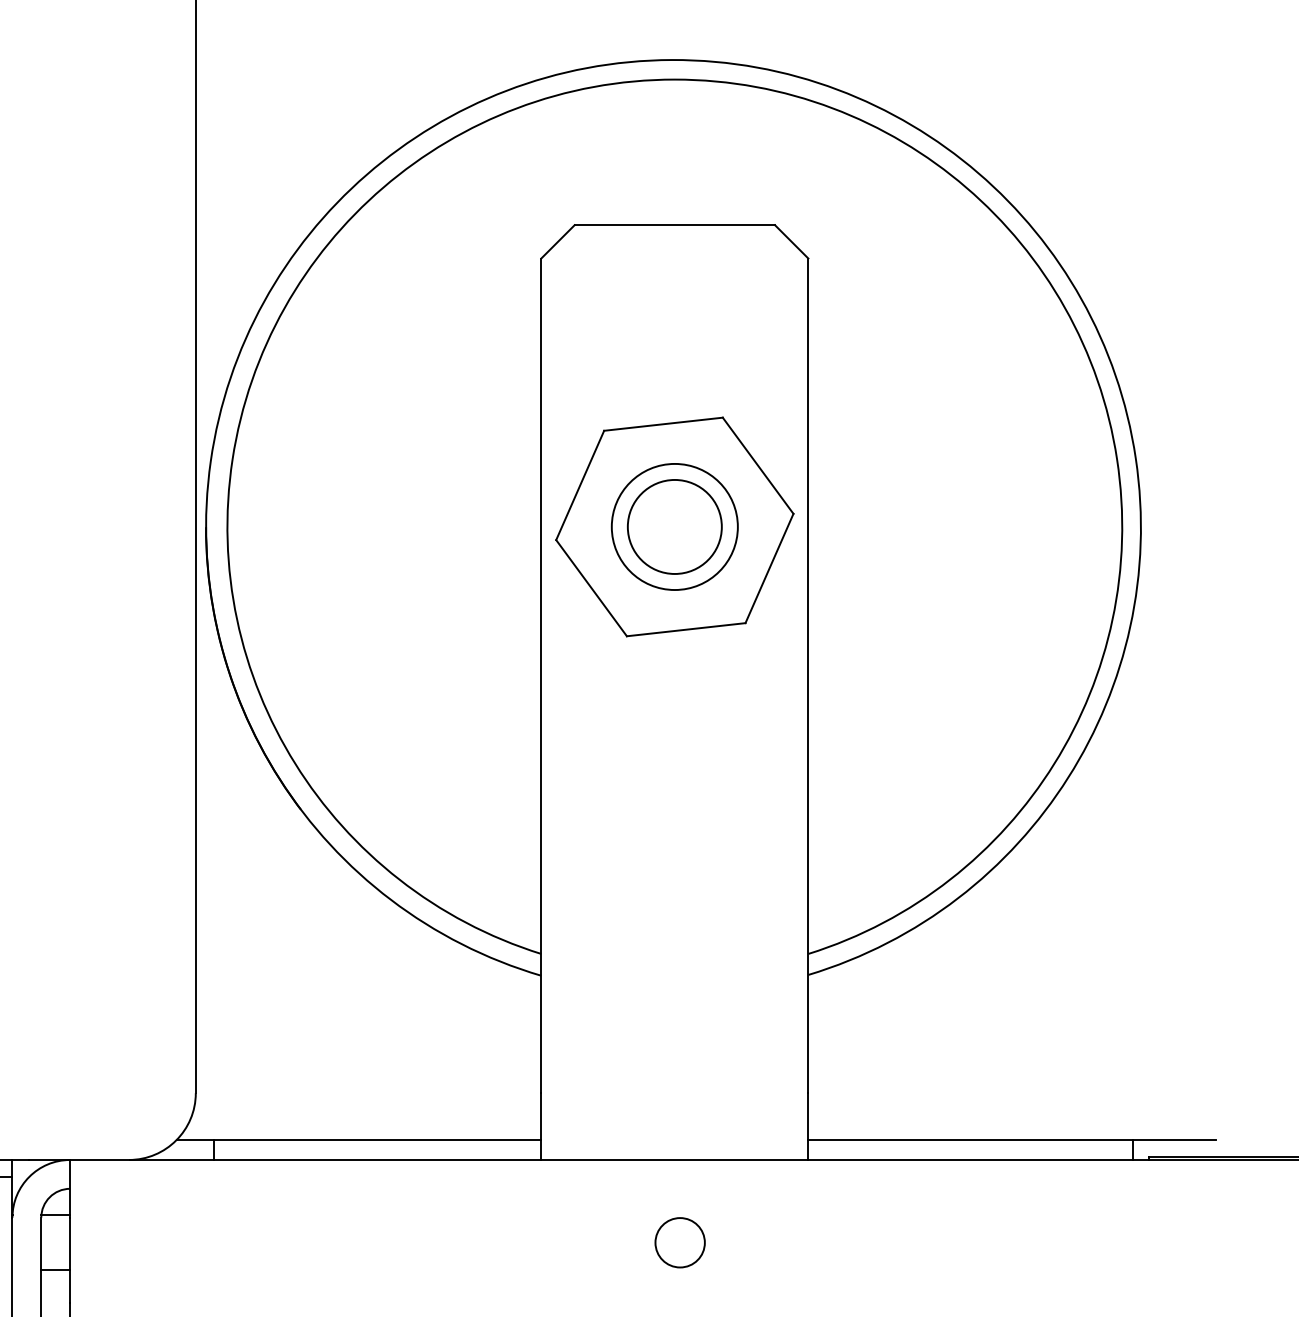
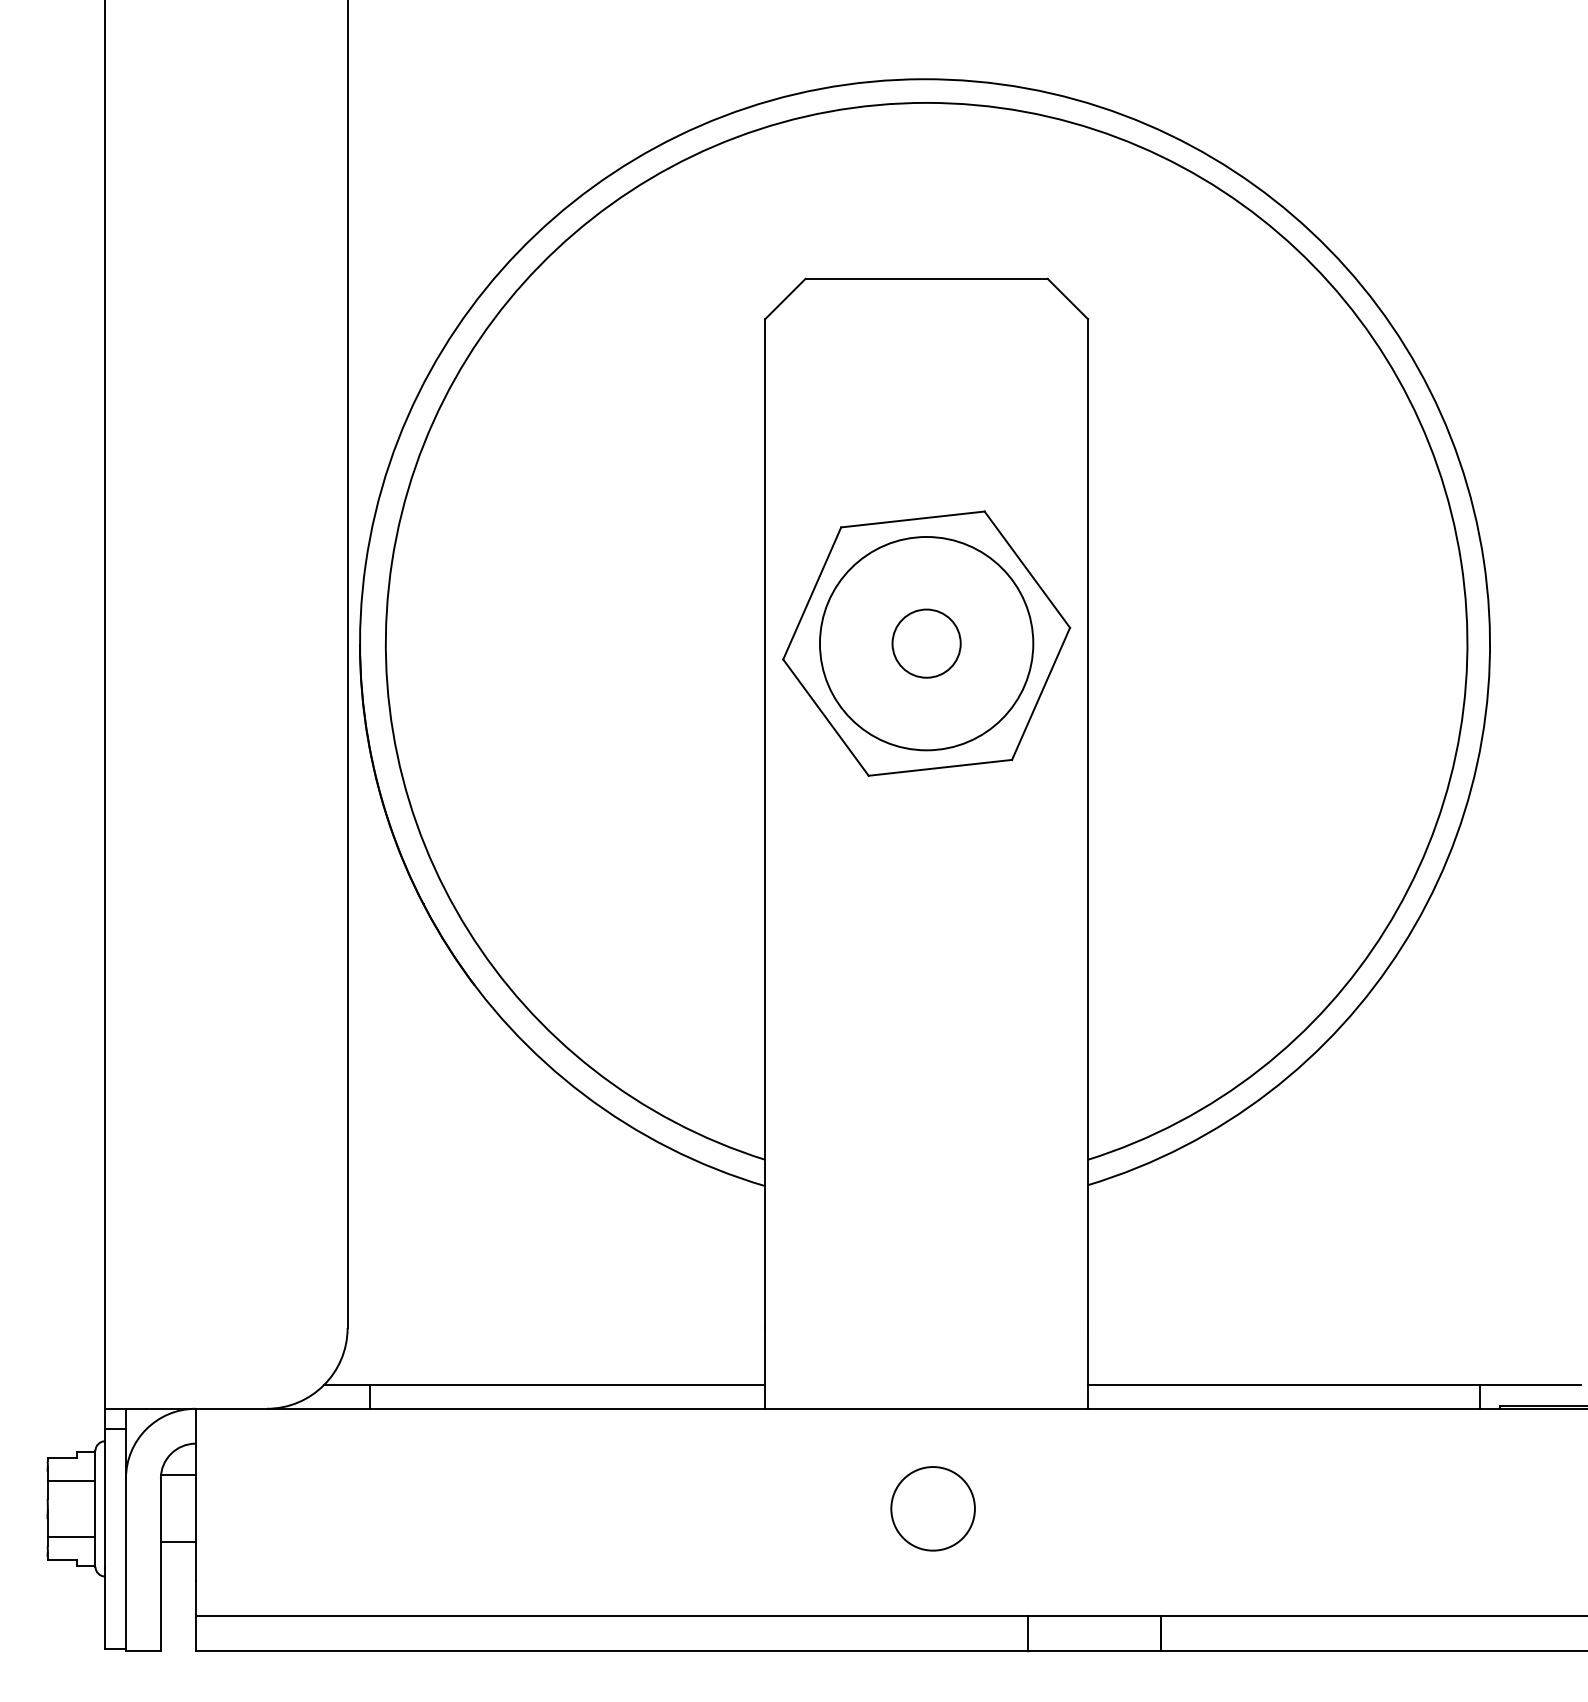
circle: (674, 526) -> (926, 643), size x0.6
circle: (674, 526) -> (926, 643), size x1.4
circle: (679, 1242) -> (932, 1508), size x1.4

